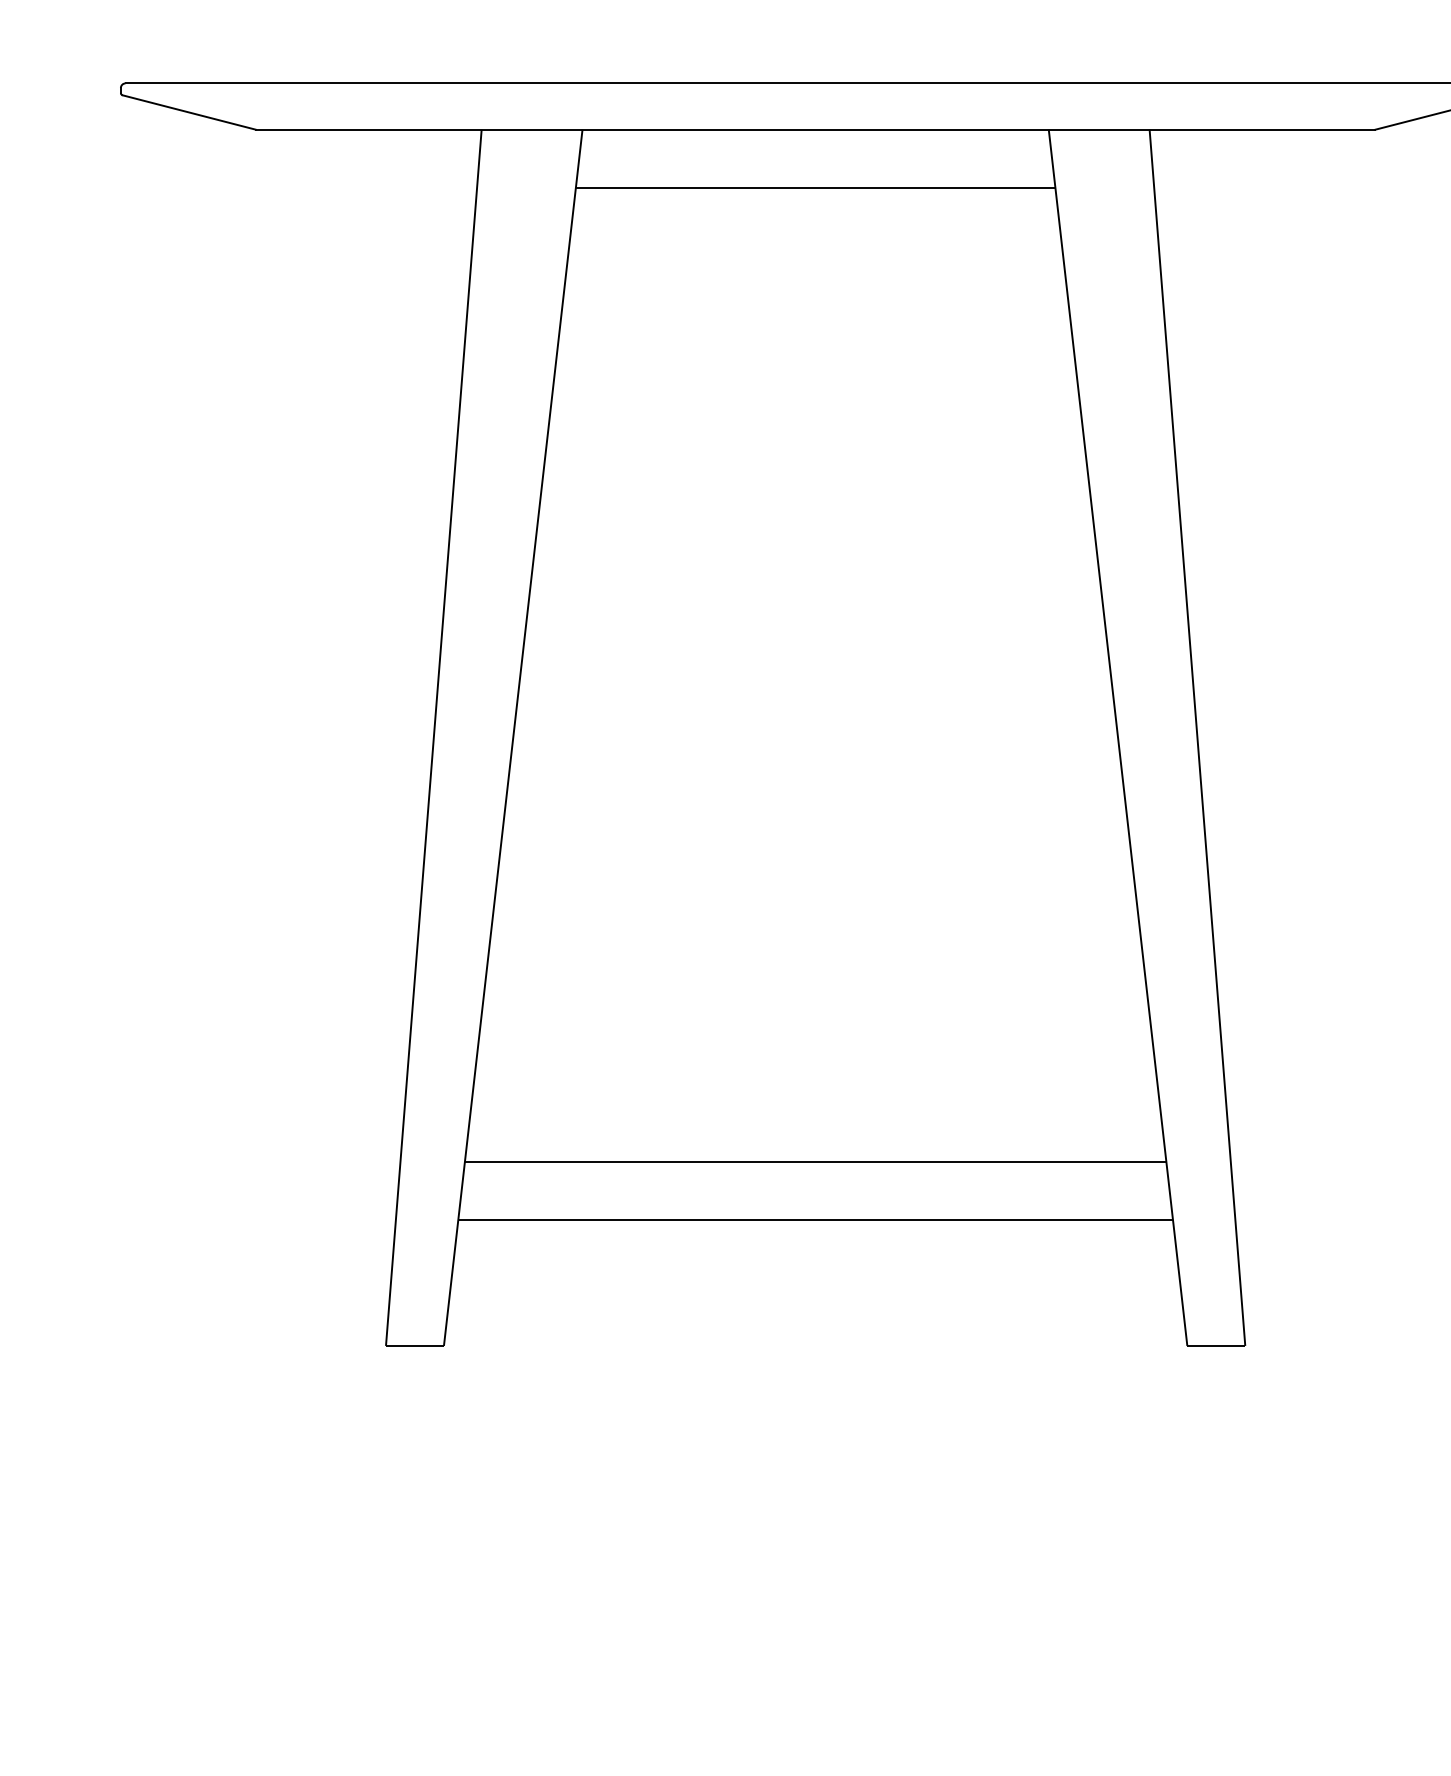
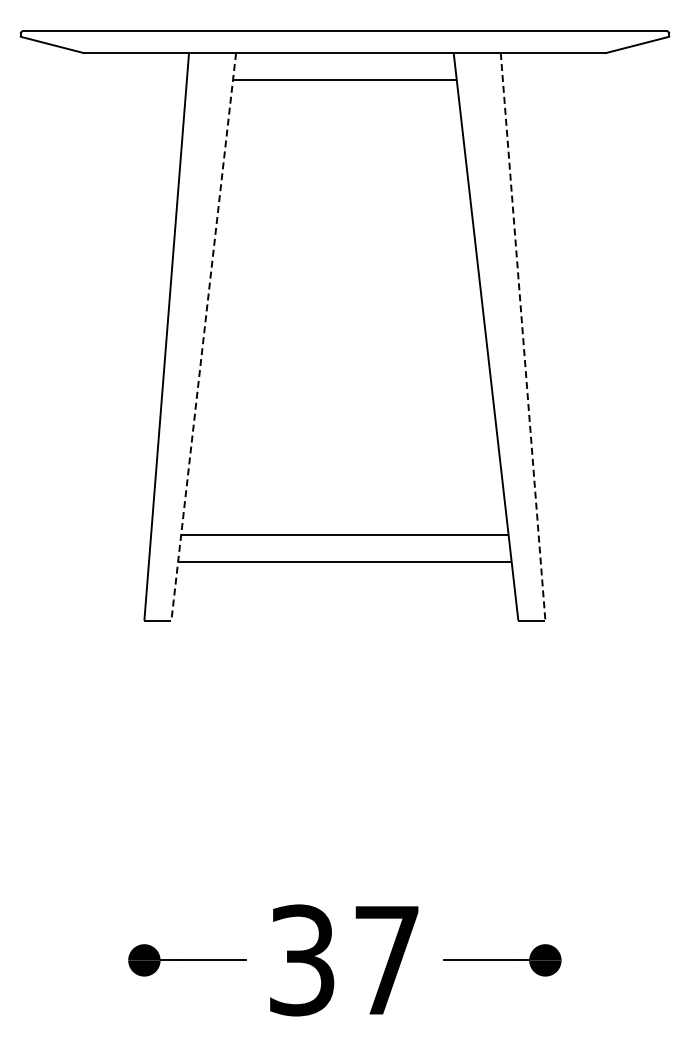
line: (512, 737) -> (203, 336), solid -> dashed
line: (1198, 737) -> (523, 336), solid -> dashed

